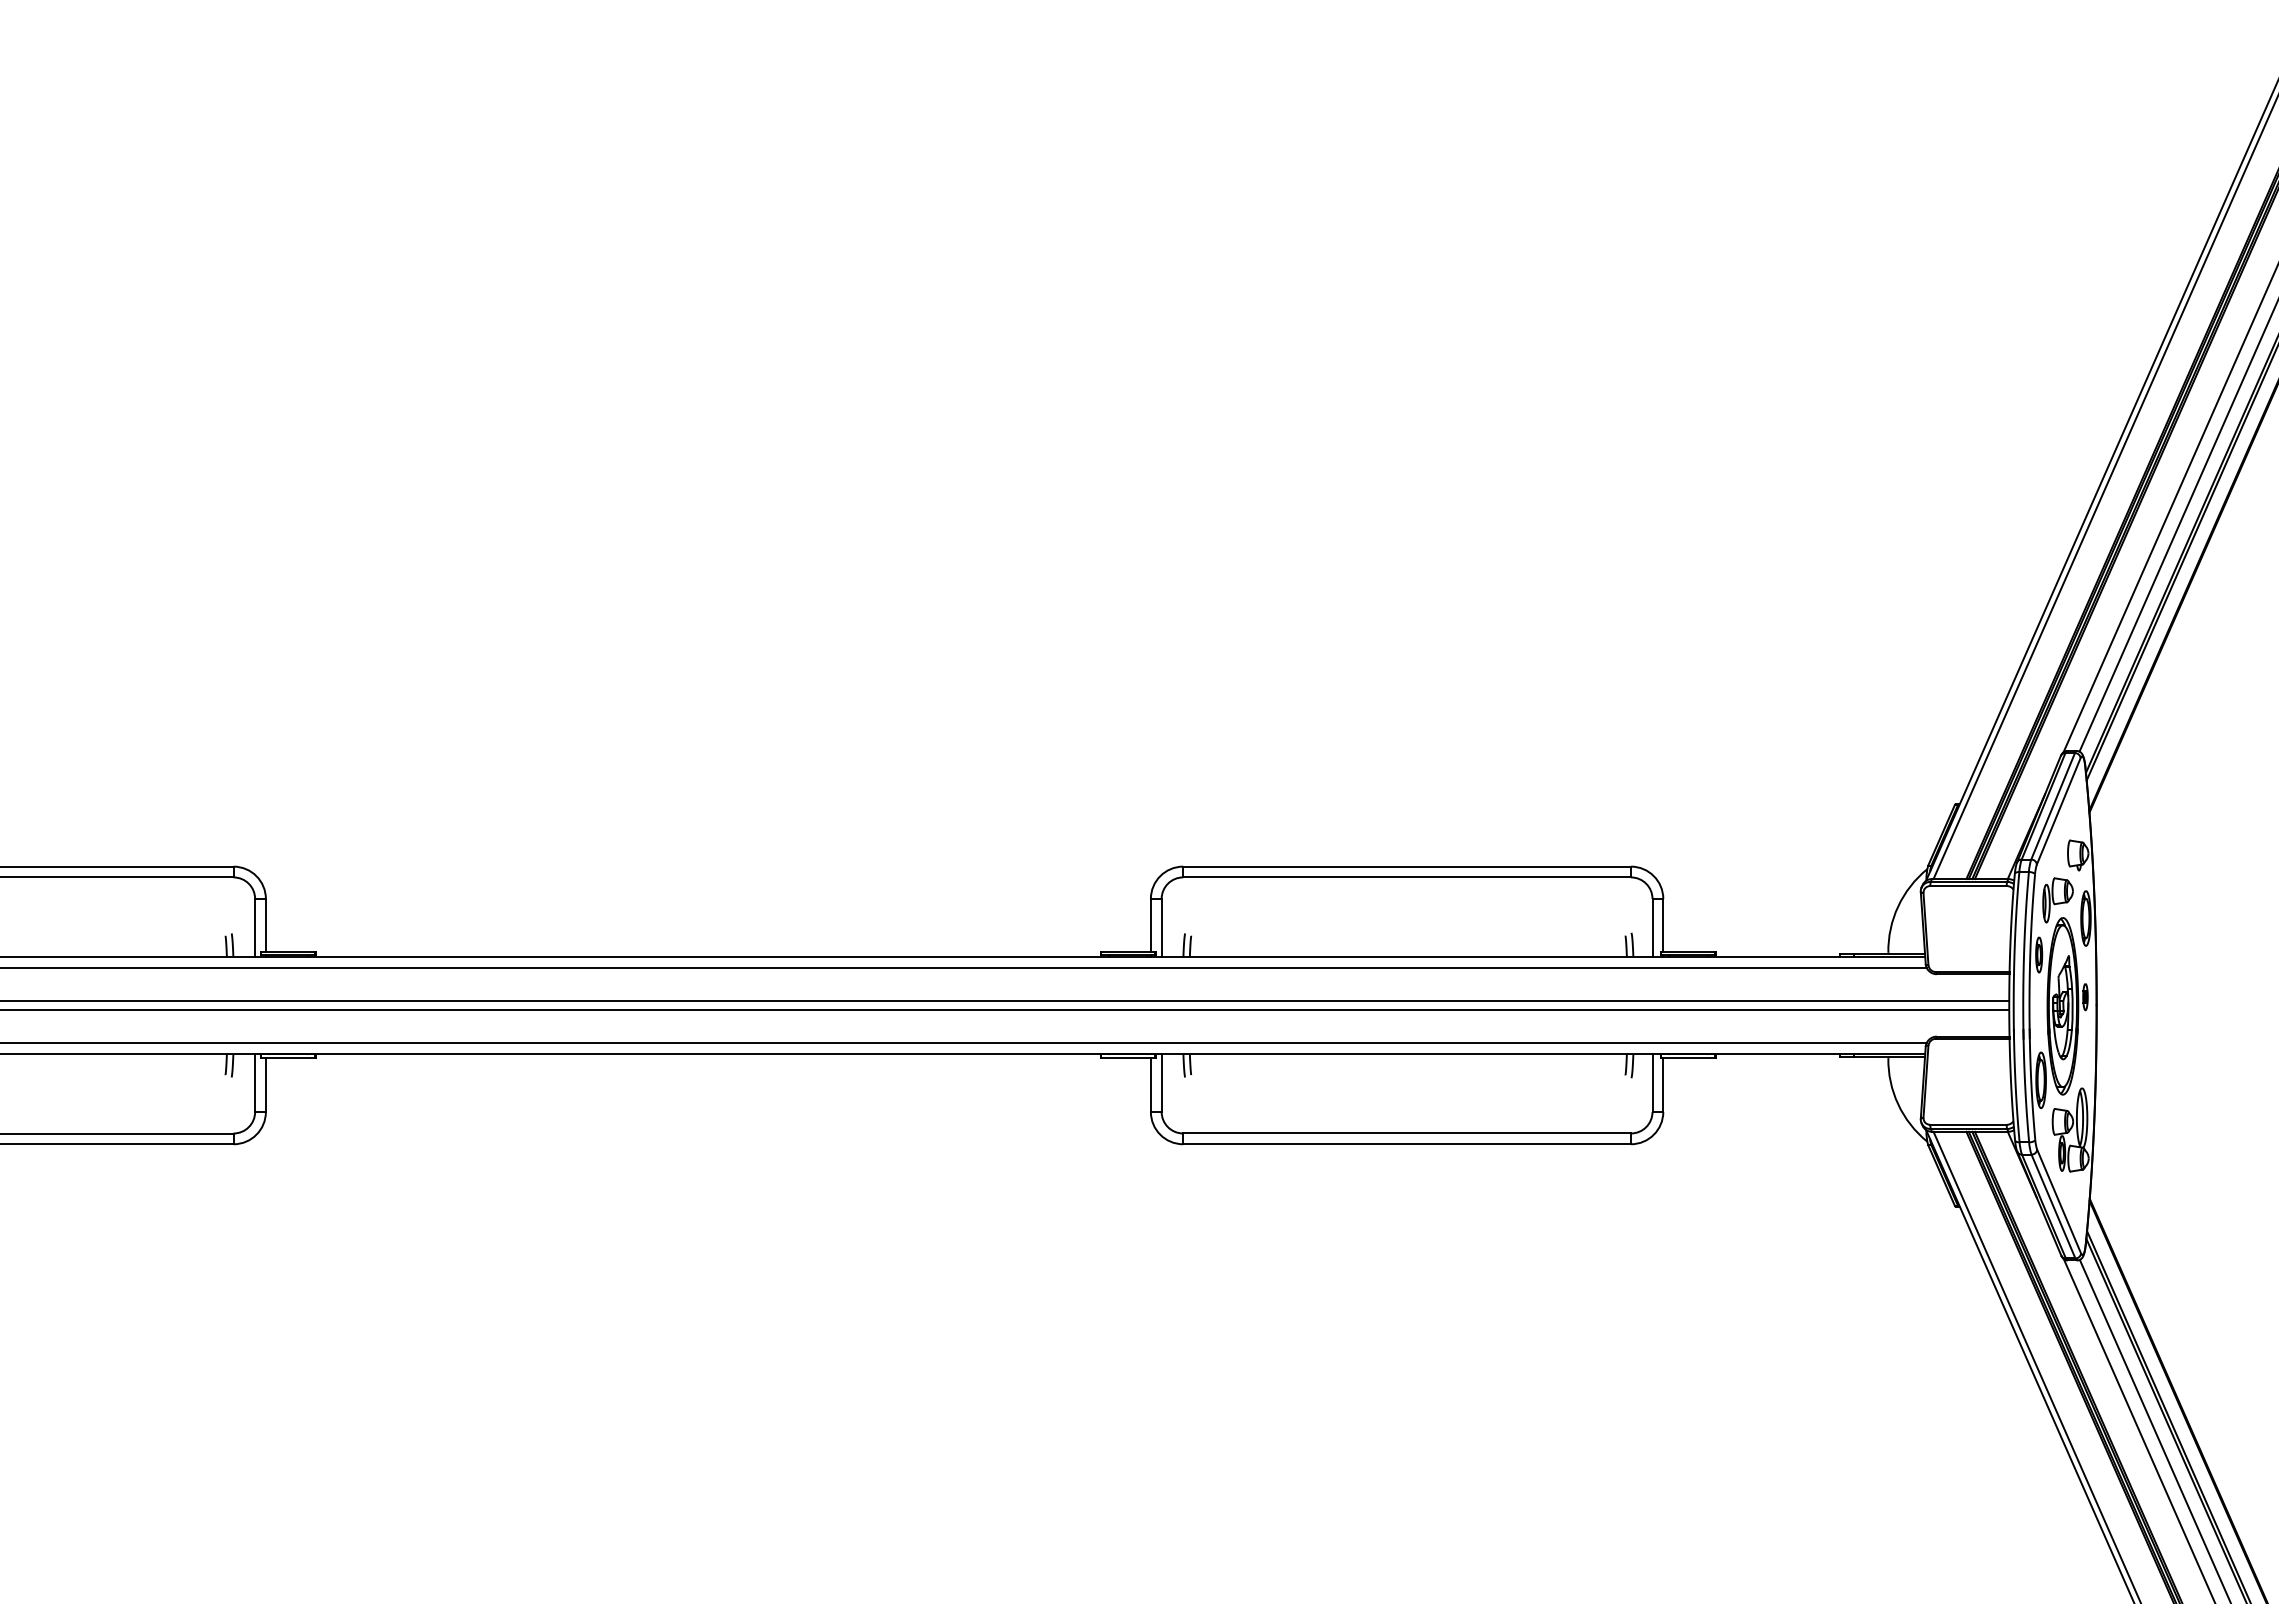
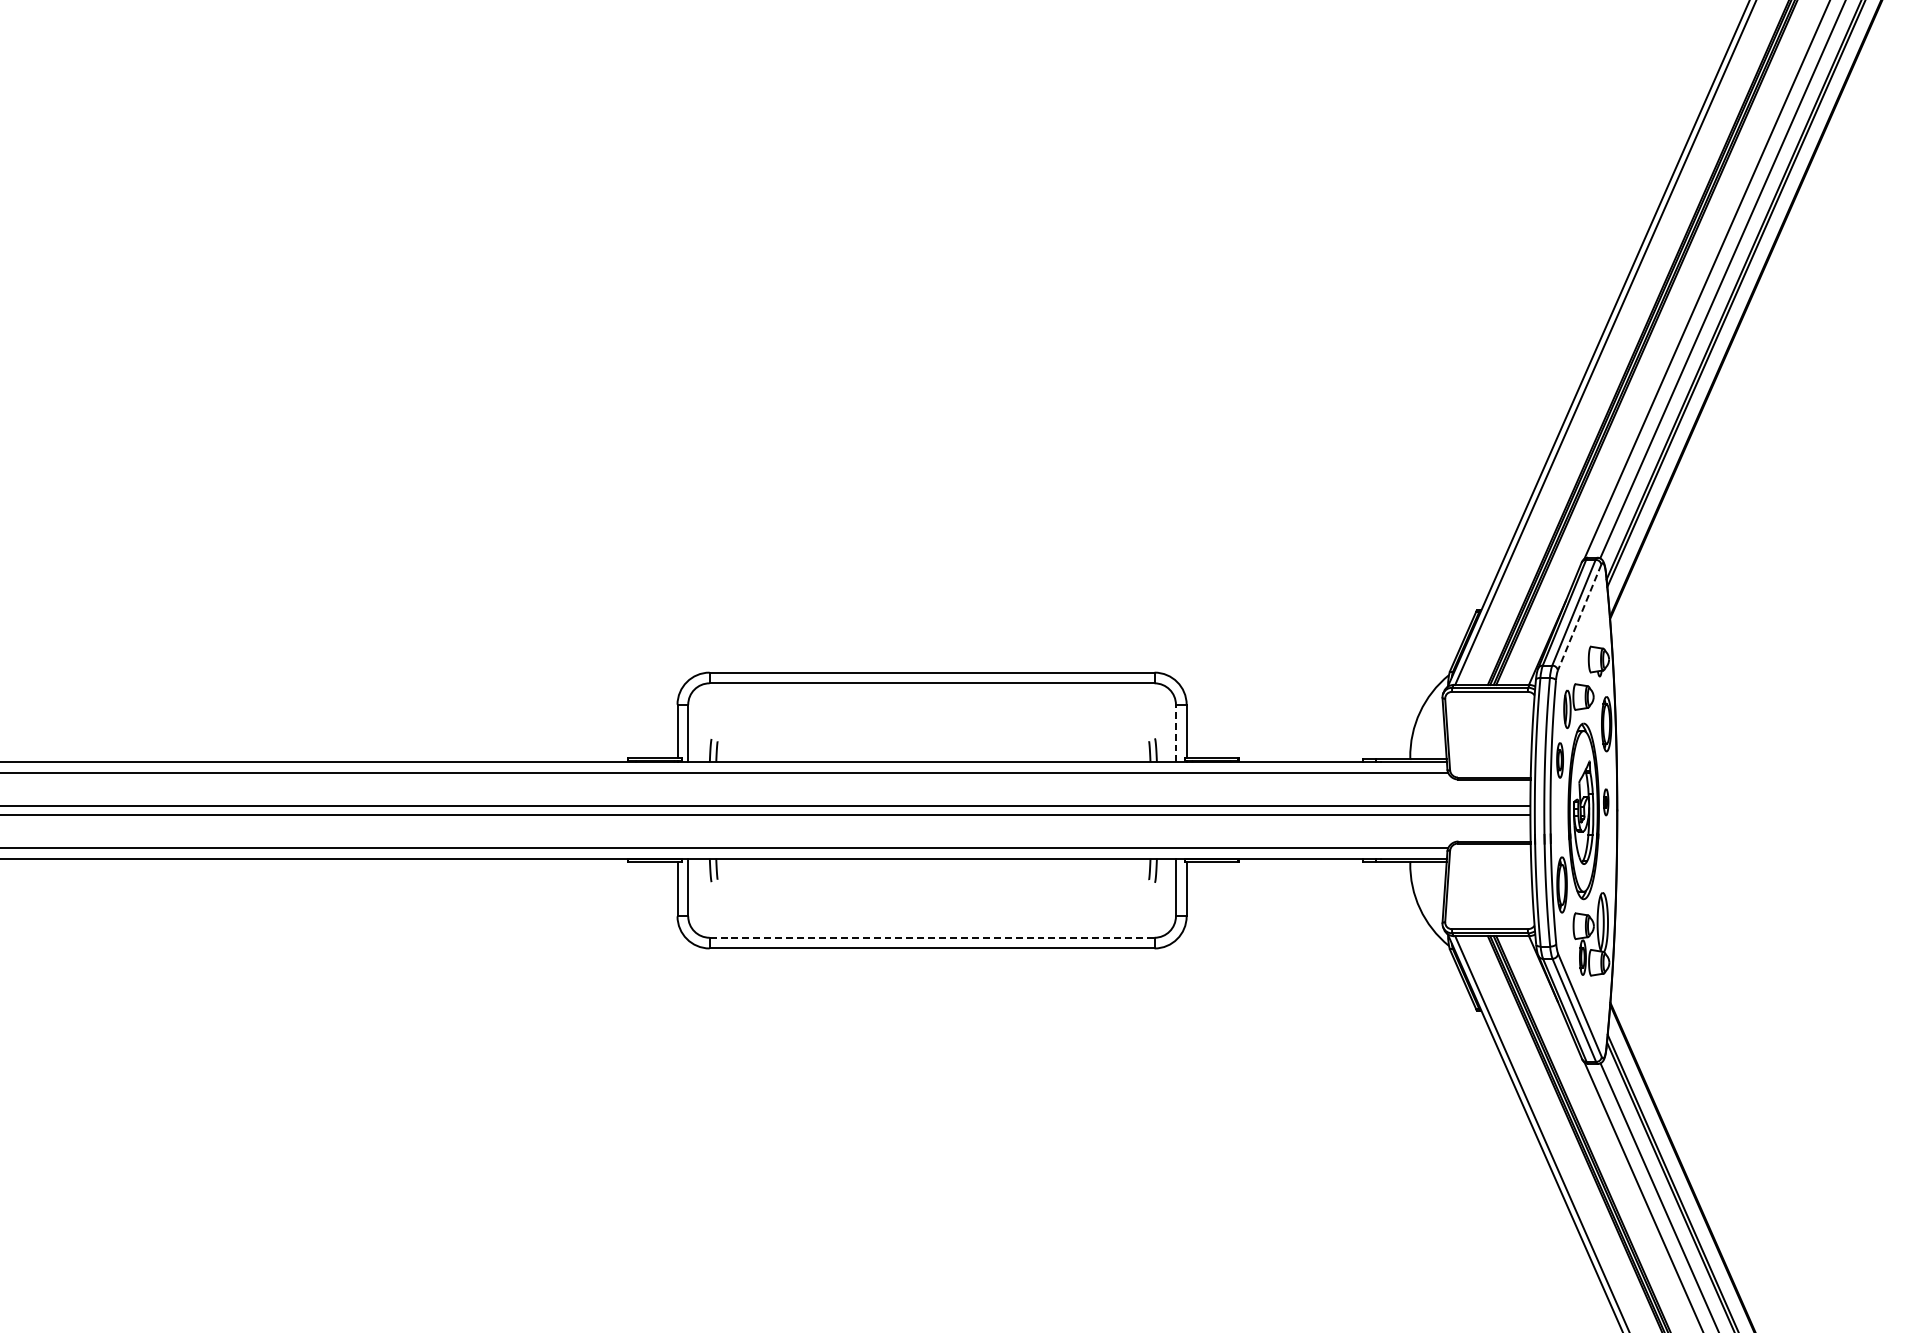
line: (2058, 811) -> (1579, 617), solid -> dashed
line: (1652, 927) -> (1175, 733), solid -> dashed
line: (1407, 1133) -> (932, 937), solid -> dashed

